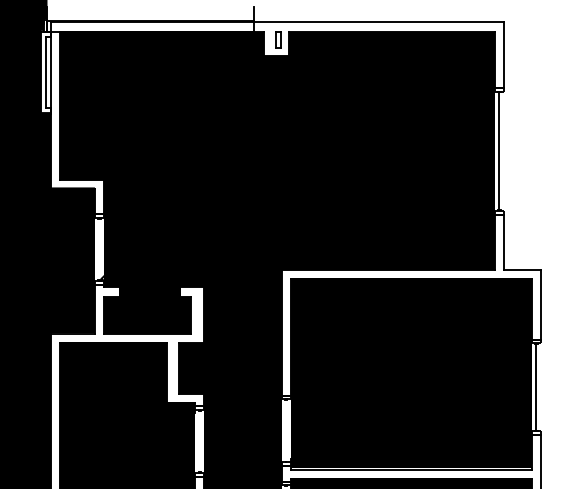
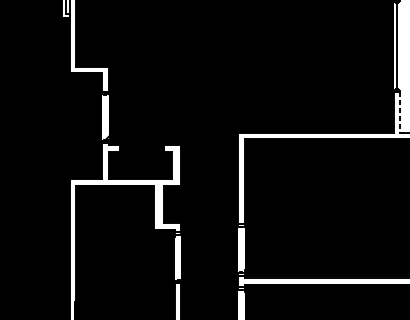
line: (503, 242) -> (400, 112), solid -> dashed

